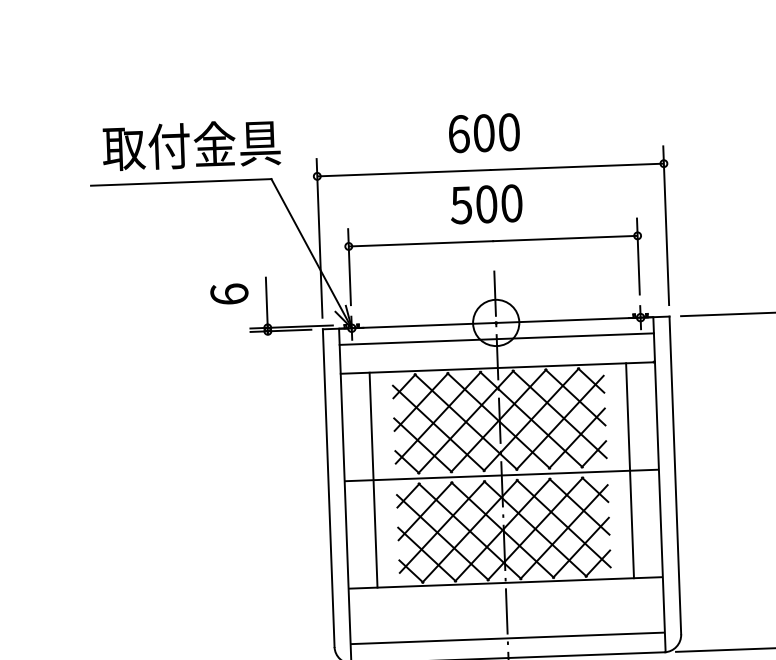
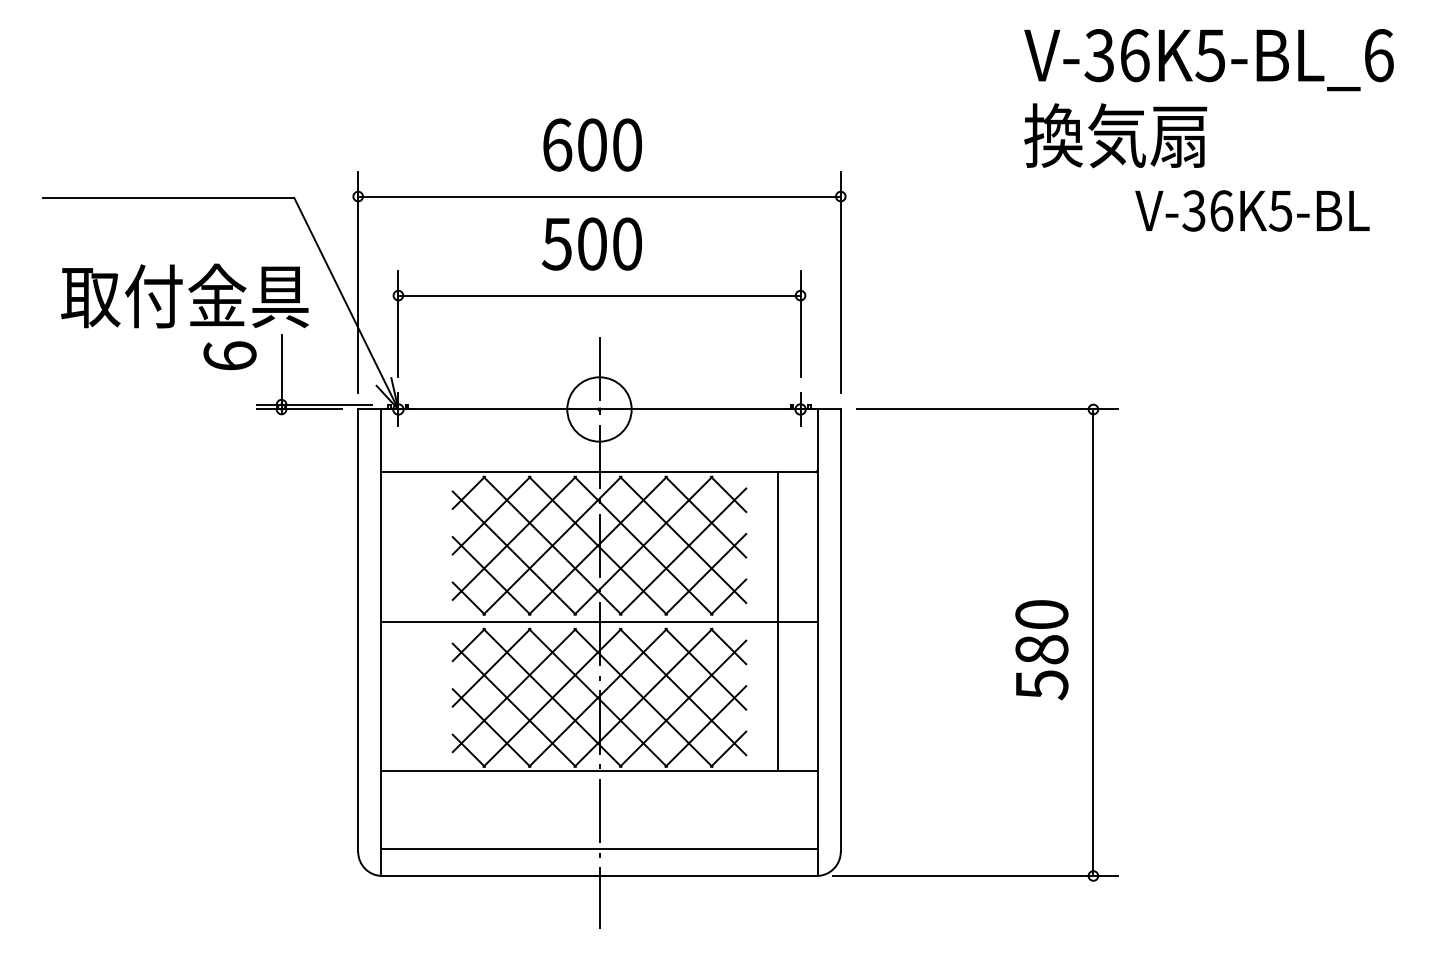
text: (191, 145) -> (184, 295), moved
line: (496, 339) -> (599, 432), removed
line: (373, 479) -> (420, 621), removed

